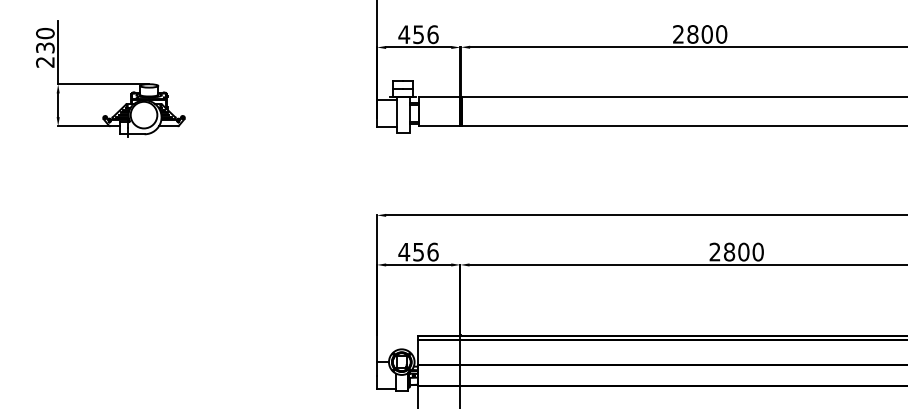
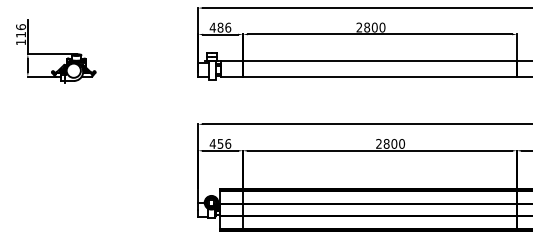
text: (418, 34) -> (220, 27), 456 -> 486
text: (46, 47) -> (21, 34), 230 -> 116

